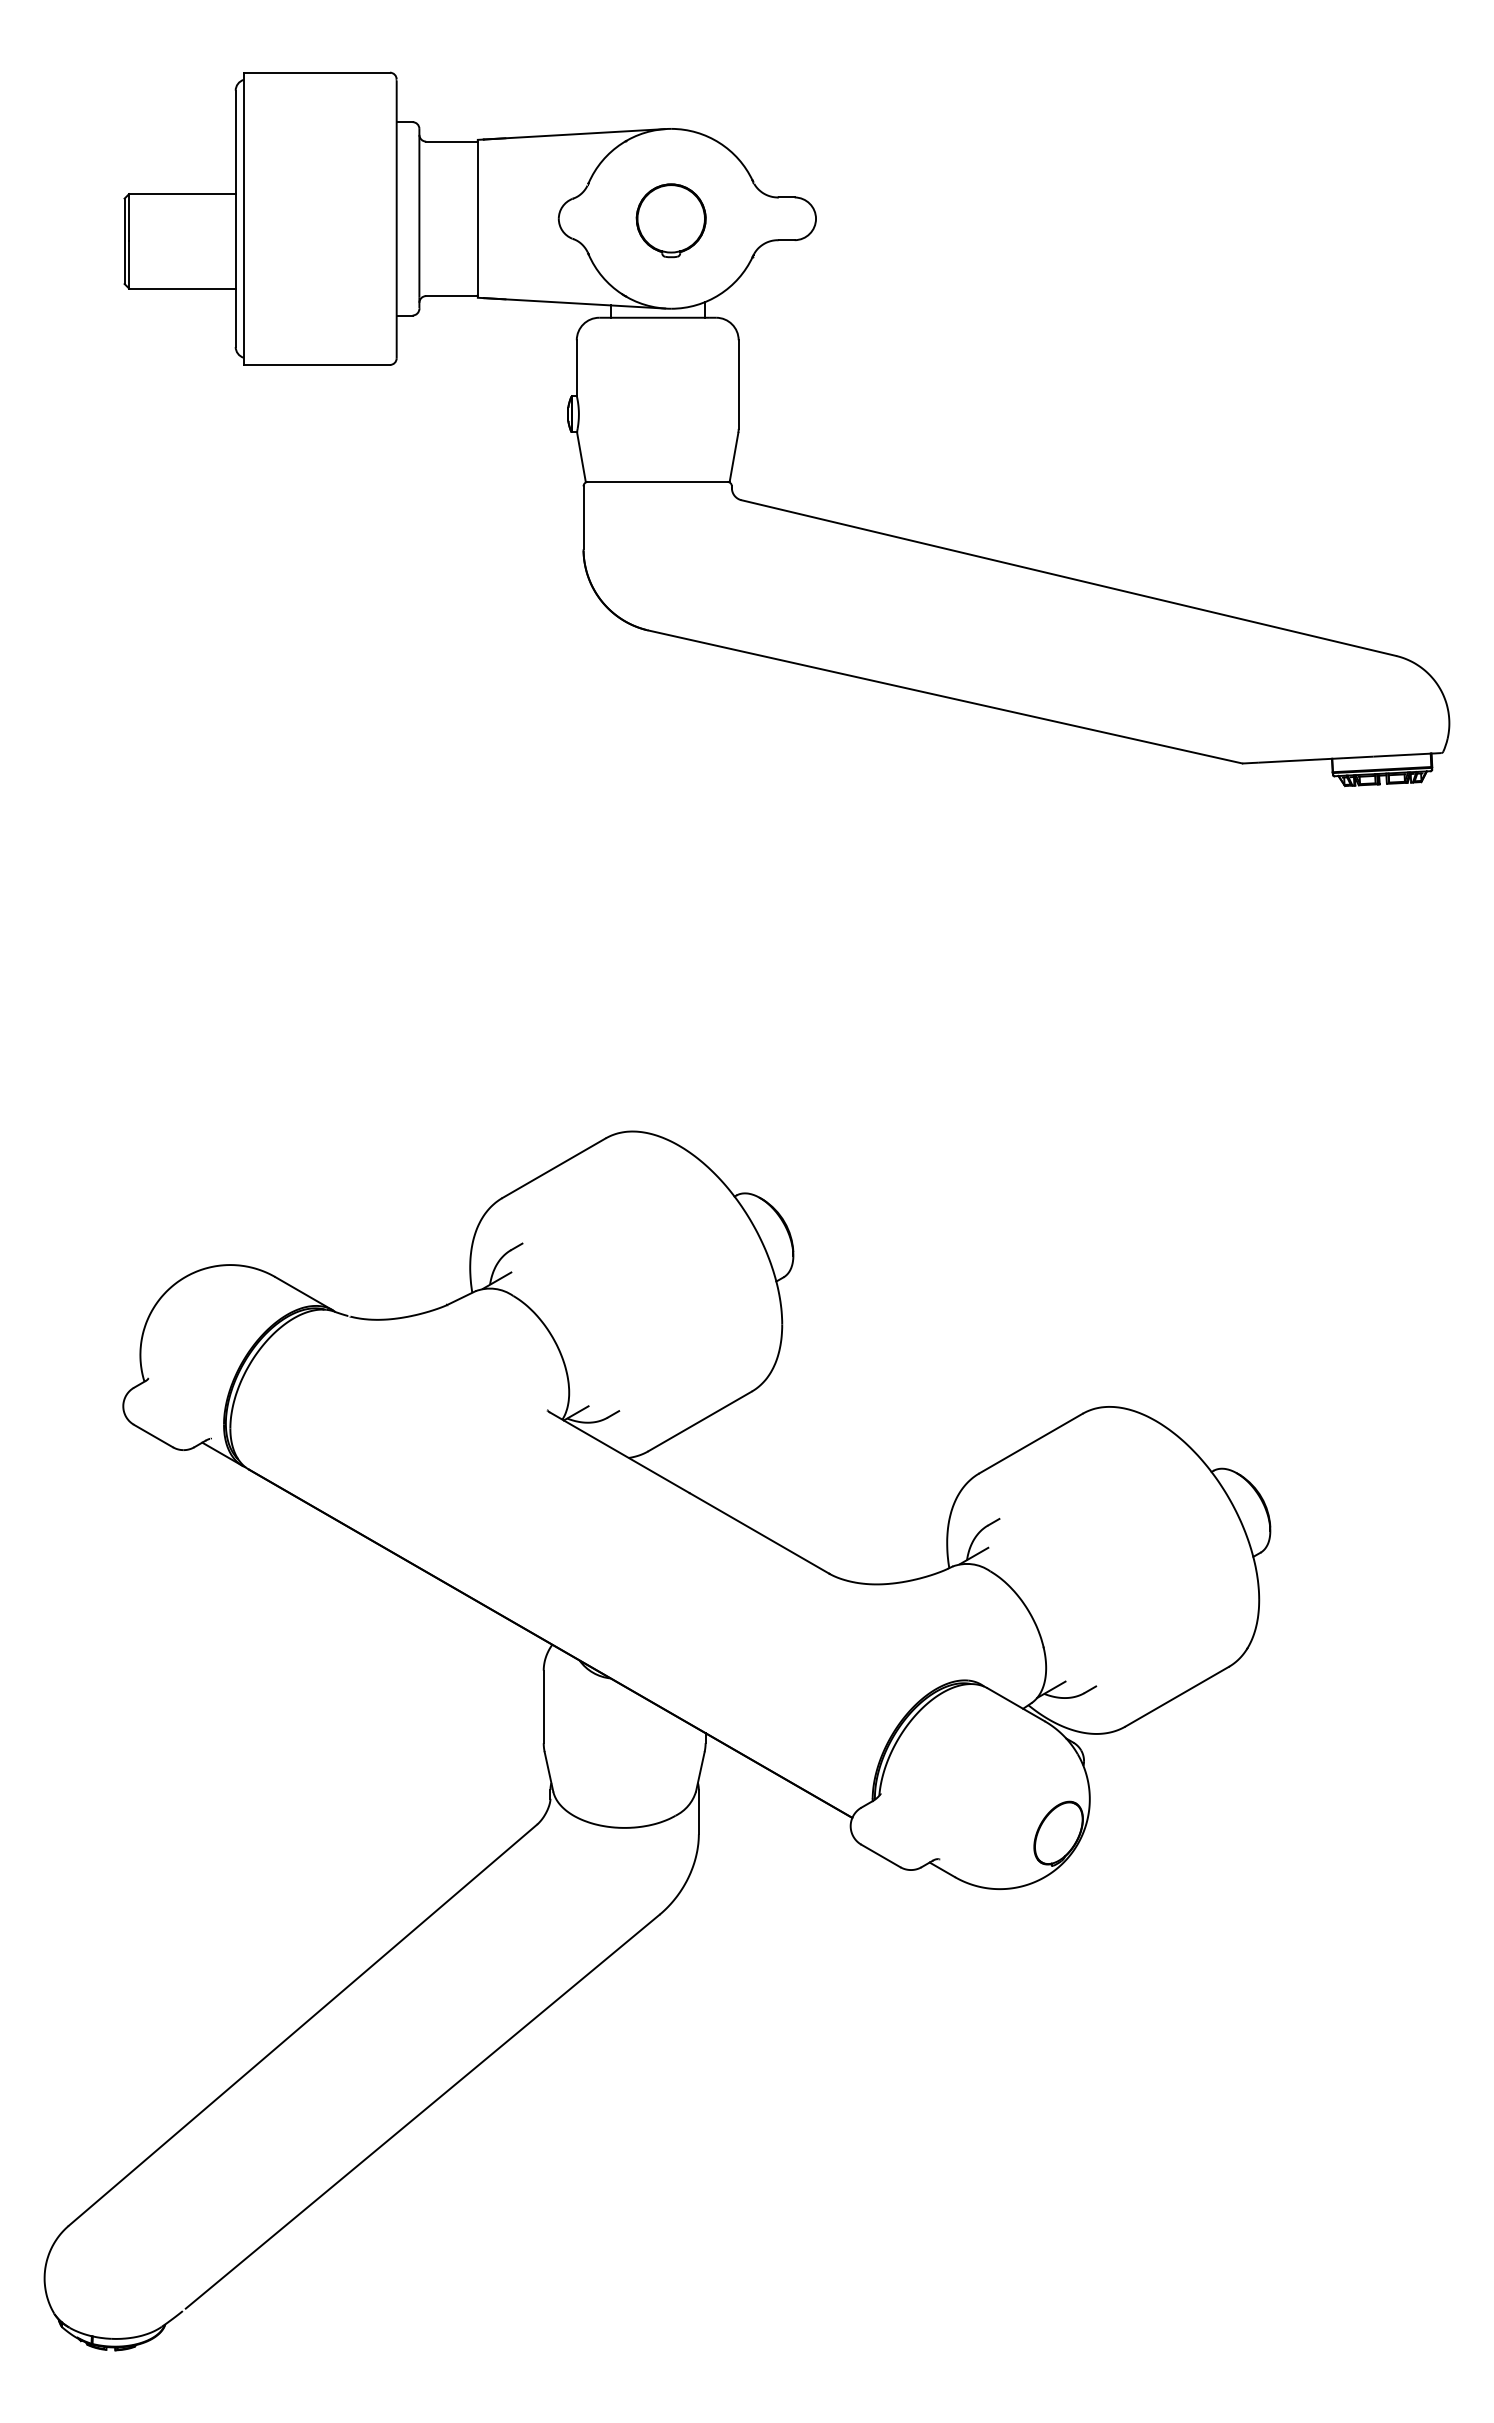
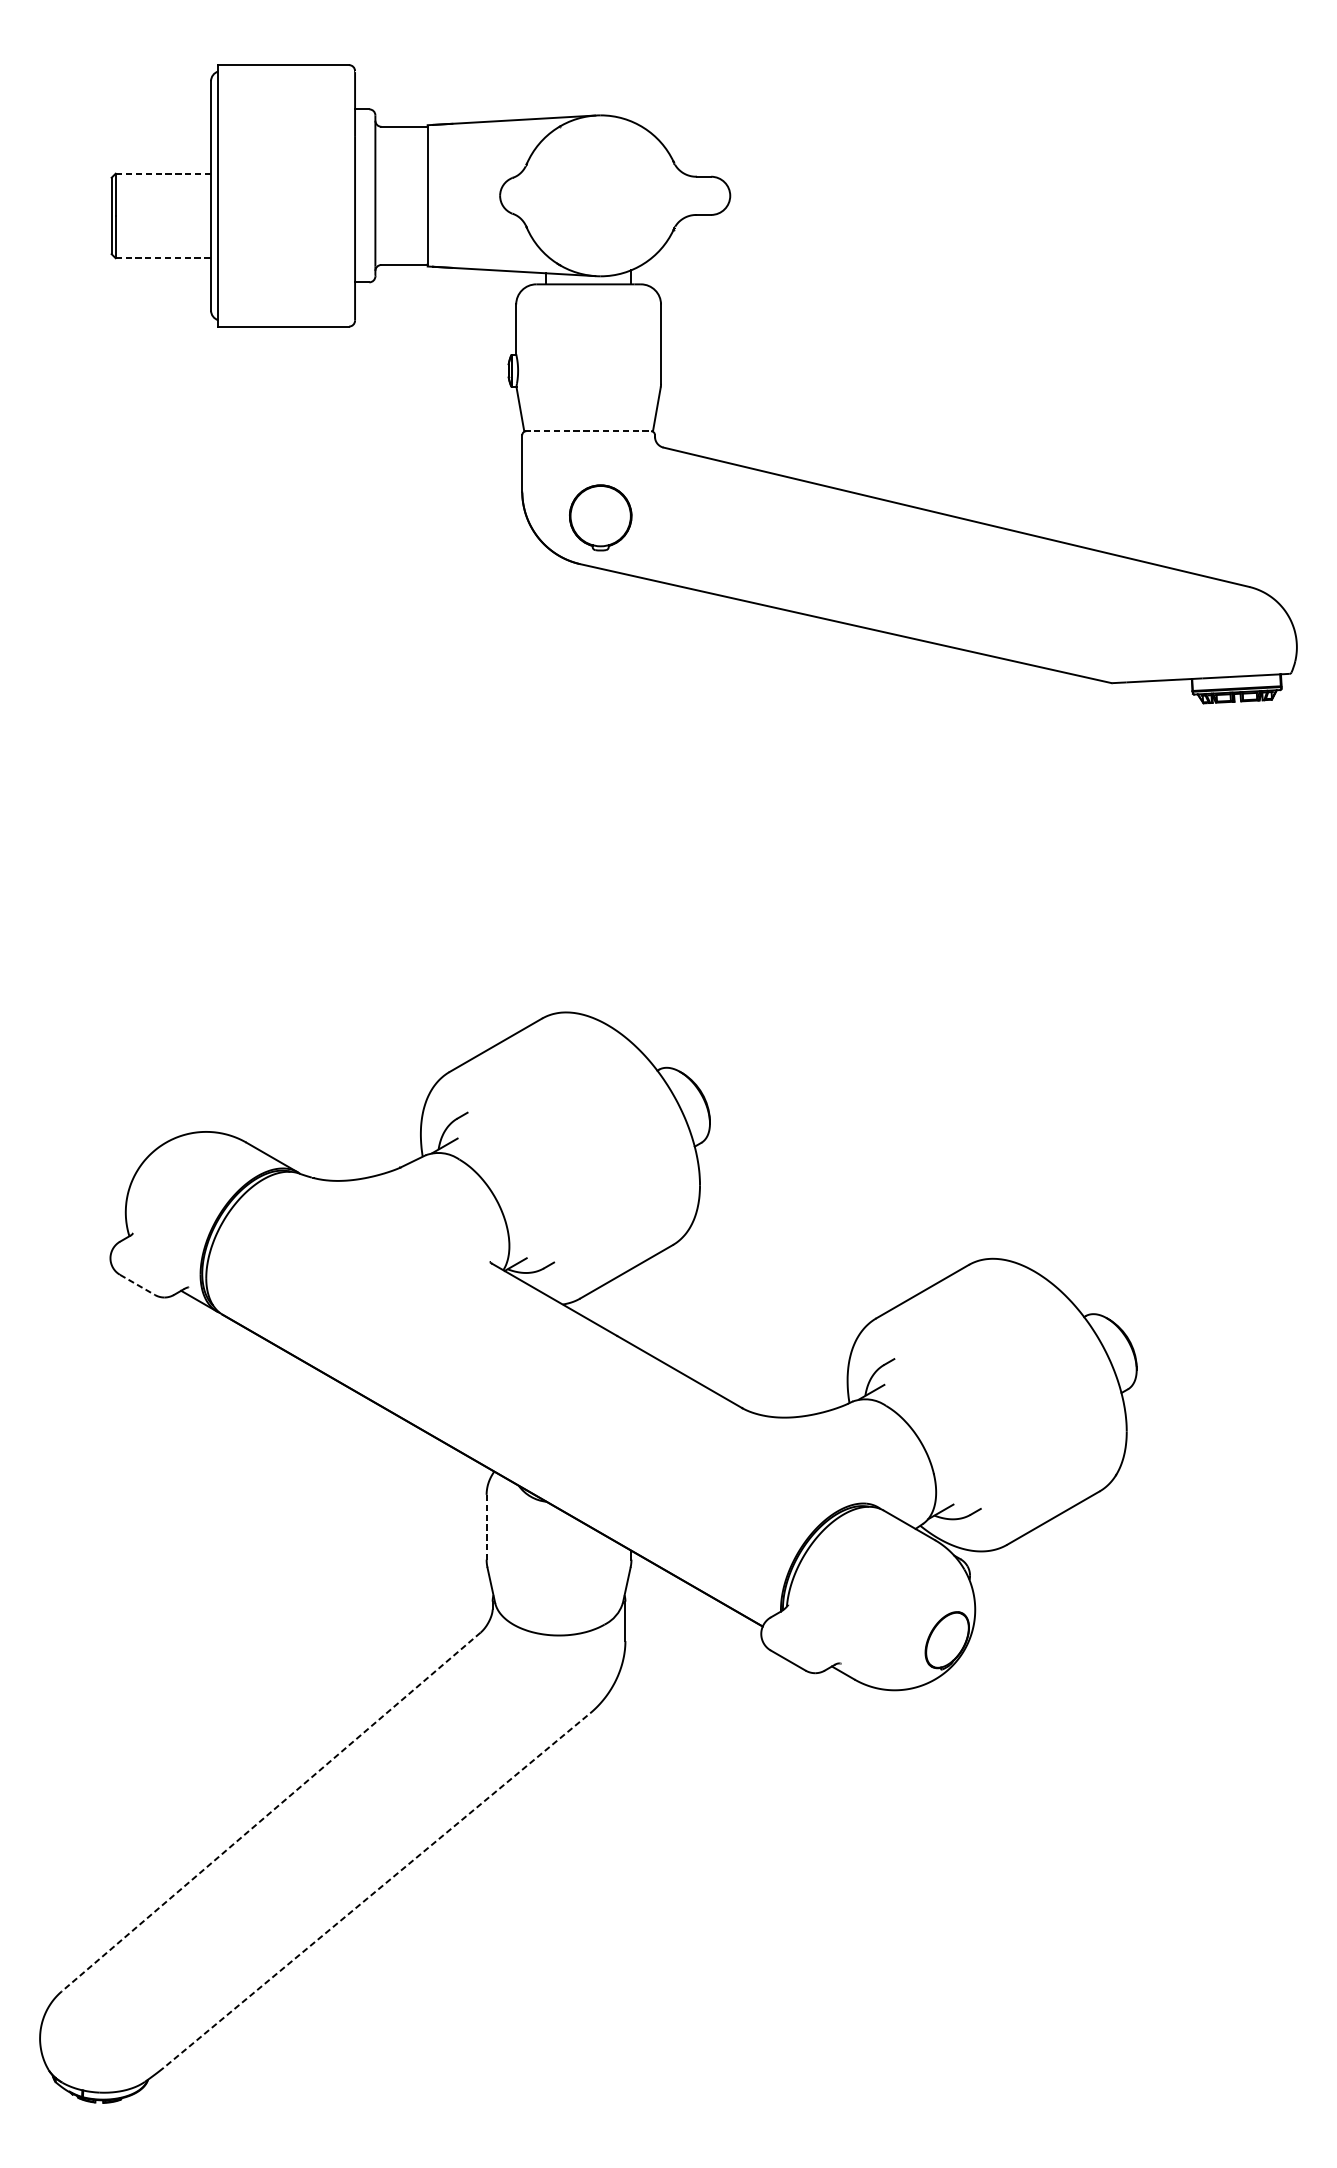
line: (181, 194) -> (162, 174), solid -> dashed
part: (670, 220) -> (600, 517), moved
line: (182, 288) -> (163, 258), solid -> dashed
line: (657, 481) -> (588, 430), solid -> dashed
line: (153, 1436) -> (137, 1285), solid -> dashed
line: (543, 1707) -> (486, 1527), solid -> dashed
line: (302, 2025) -> (270, 1812), solid -> dashed
line: (422, 2111) -> (378, 1889), solid -> dashed

